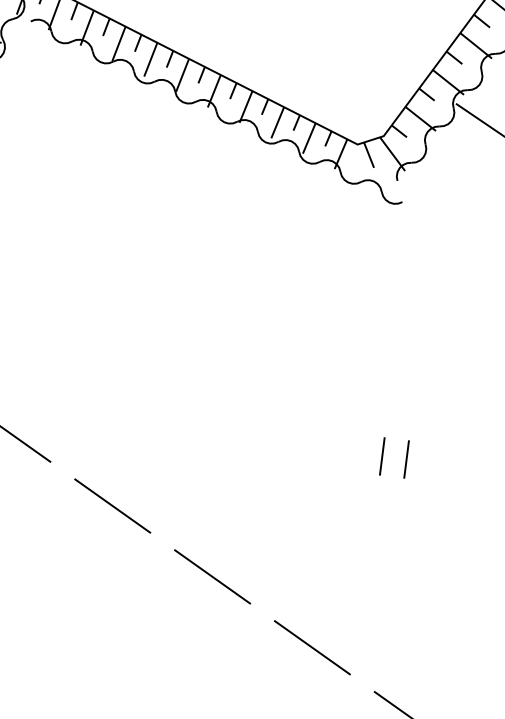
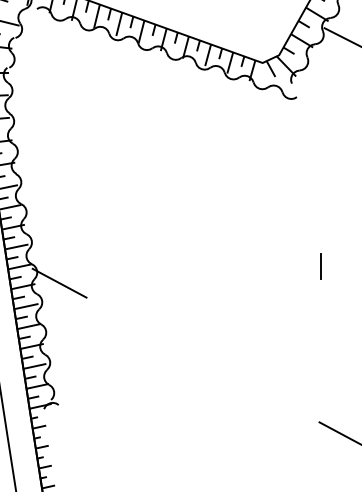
line: (381, 456) -> (304, 266), removed
line: (113, 505) -> (131, 321), removed
line: (211, 576) -> (202, 359), removed
line: (312, 646) -> (274, 397), removed

